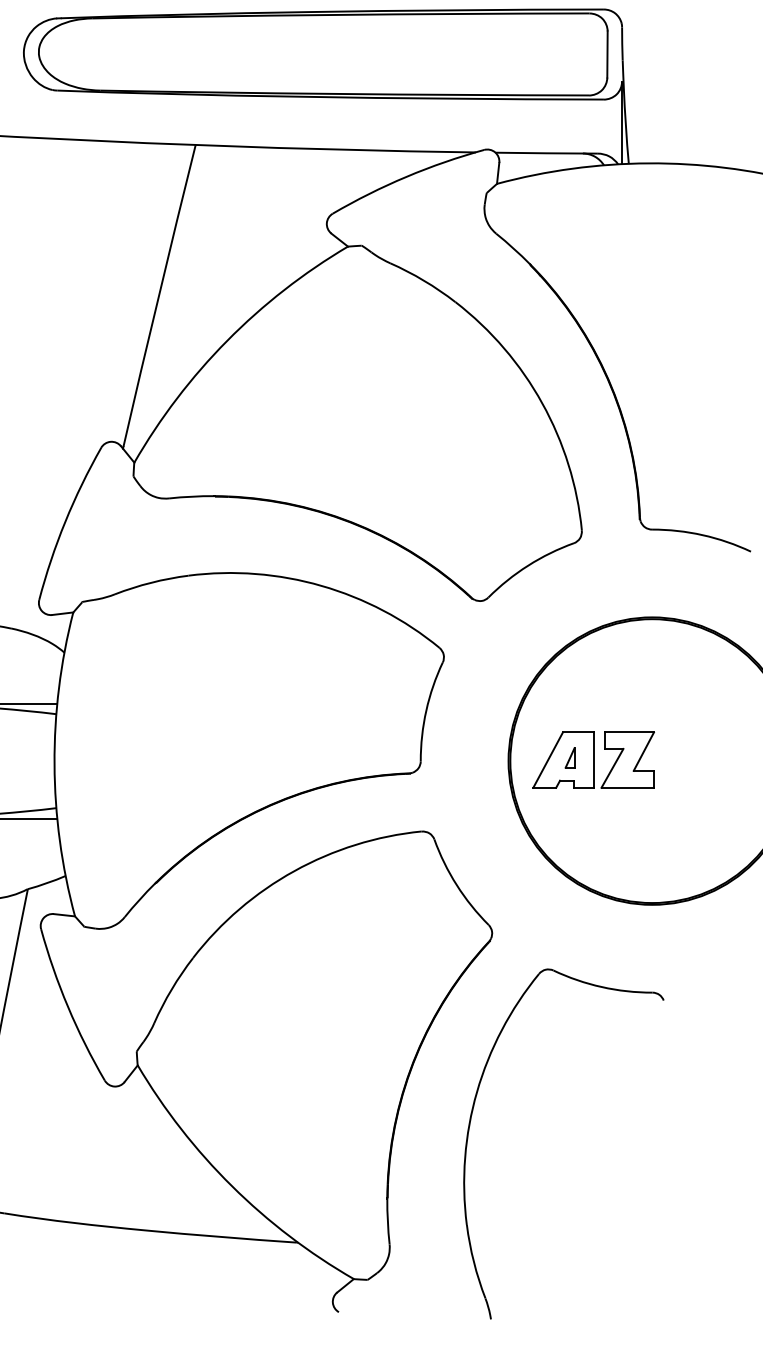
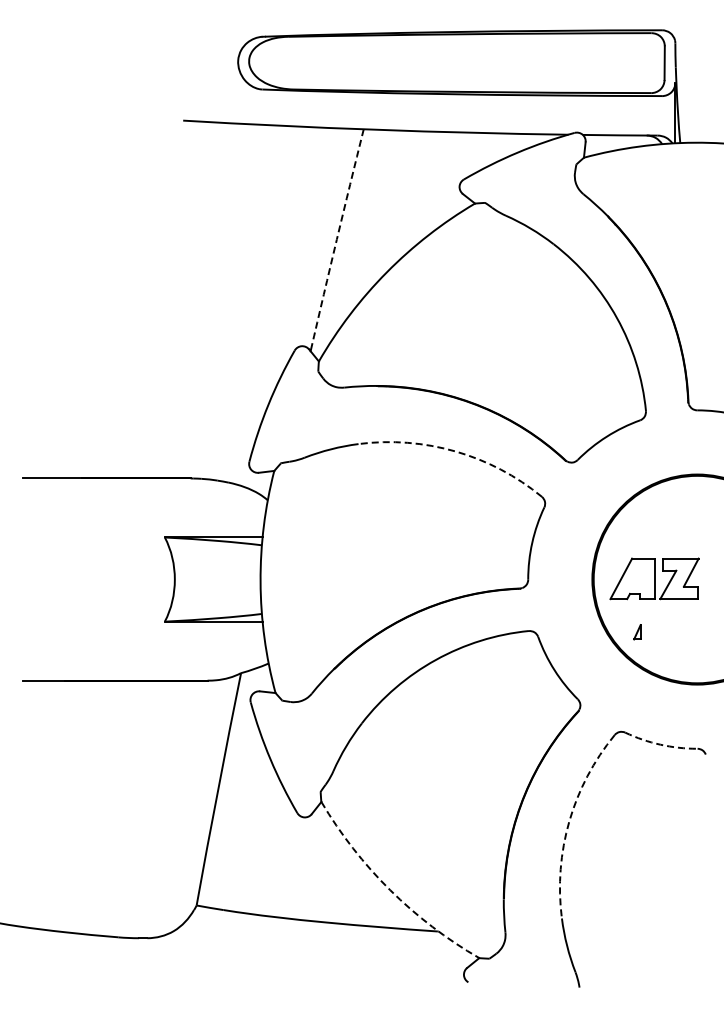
arc: (158, 295) -> (336, 239), solid -> dashed
arc: (321, 585) -> (455, 451), solid -> dashed
part: (570, 758) -> (637, 632), moved
arc: (601, 986) -> (660, 744), solid -> dashed
arc: (477, 1092) -> (569, 821), solid -> dashed
arc: (232, 1186) -> (390, 890), solid -> dashed

